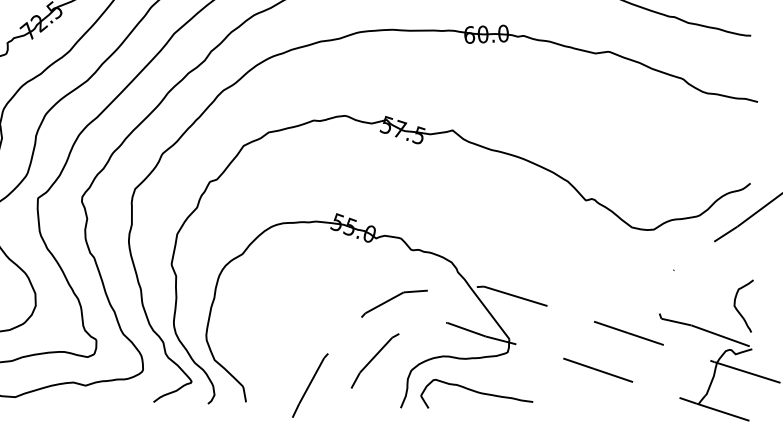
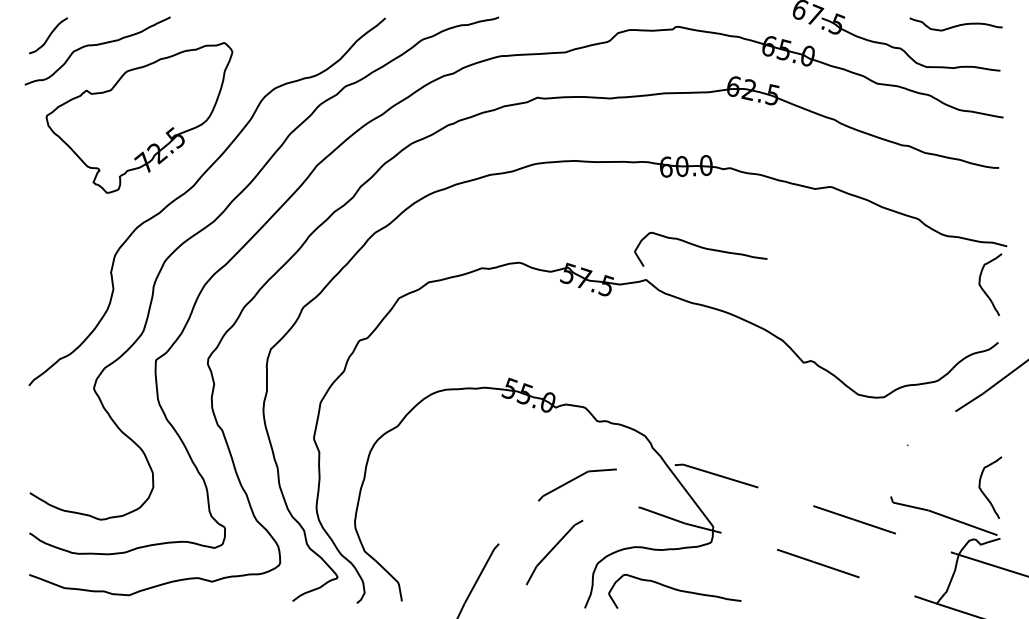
curve: (498, 102) -> (700, 247), added
curve: (737, 137) -> (983, 288), added

